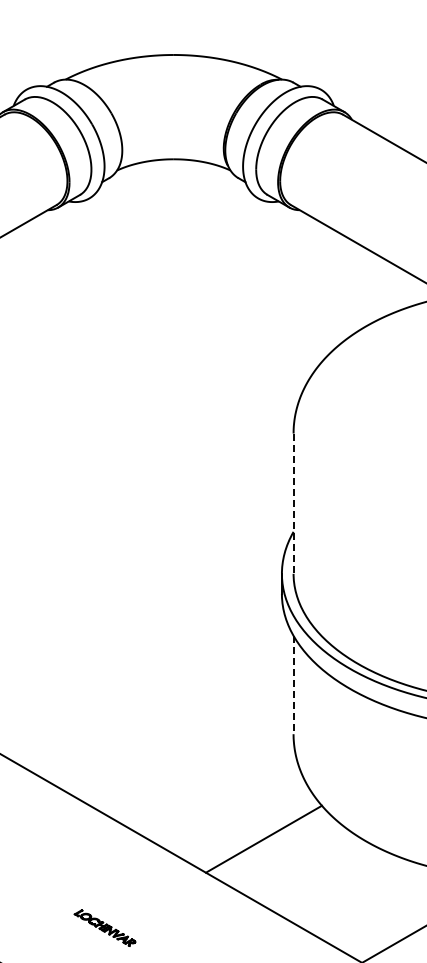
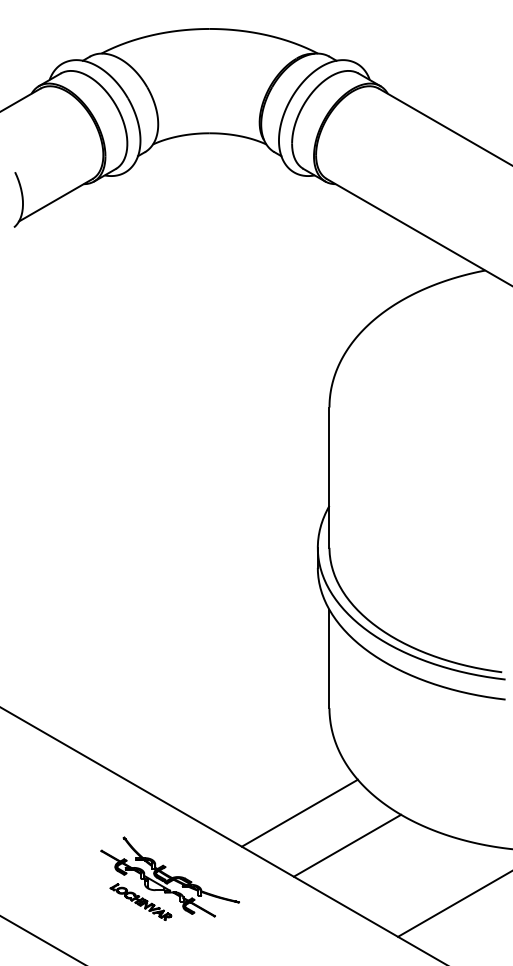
line: (293, 504) -> (329, 478), dashed -> solid
line: (293, 685) -> (329, 659), dashed -> solid
line: (311, 871) -> (347, 845), added
part: (133, 902) -> (169, 876), added

